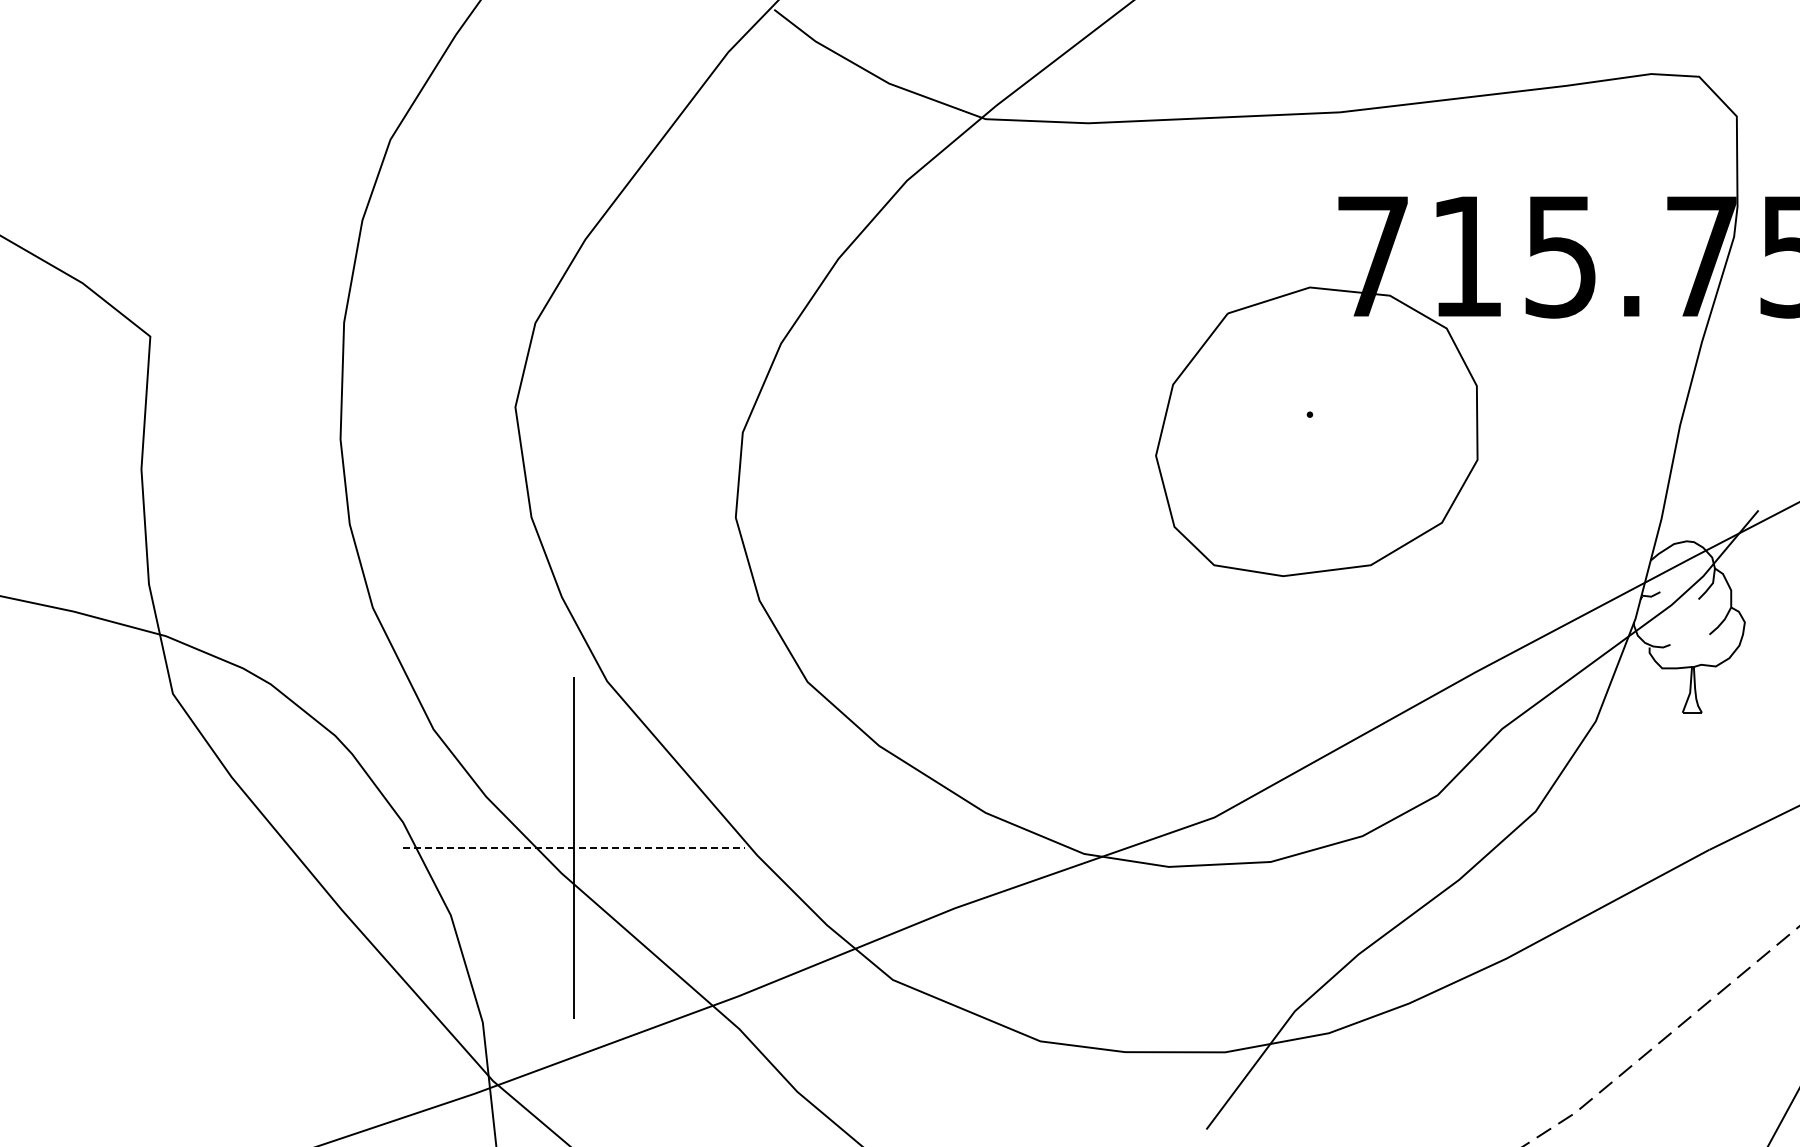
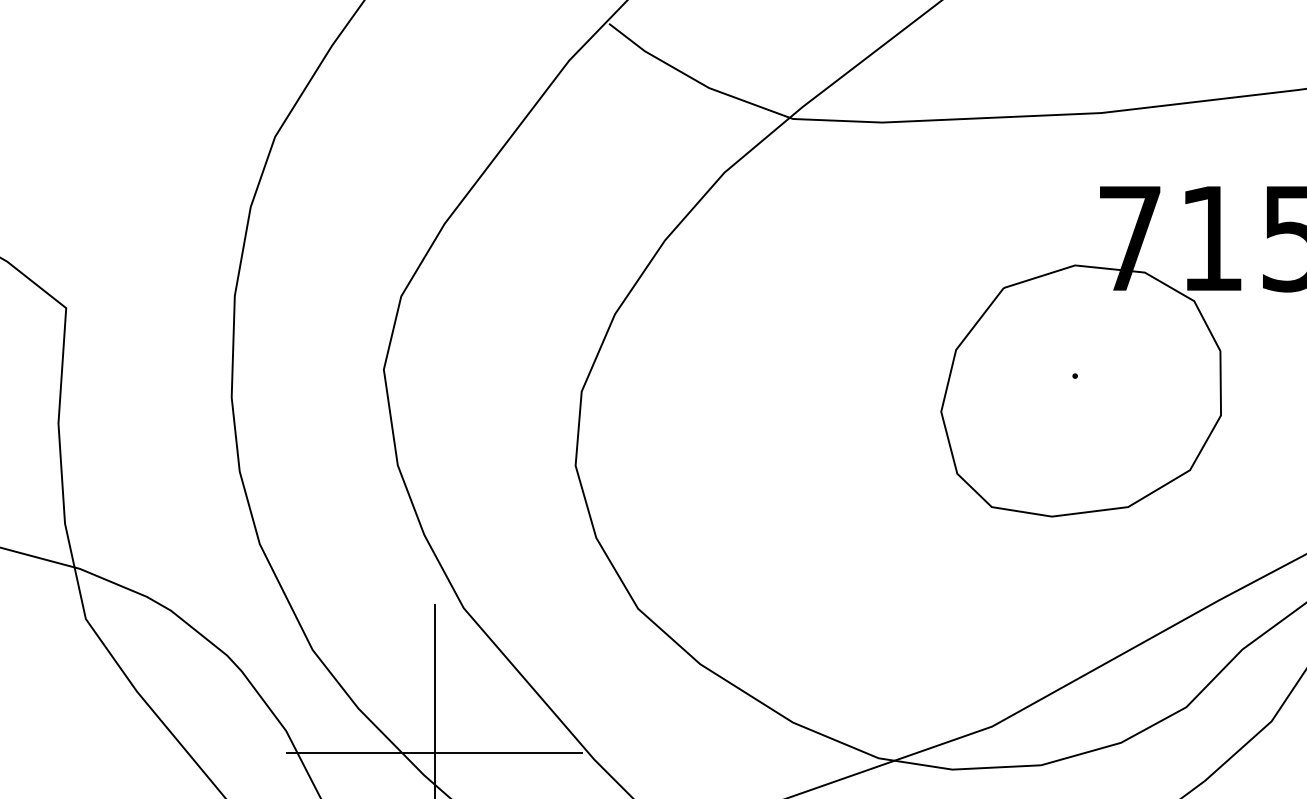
line: (574, 847) -> (435, 752), dashed -> solid

